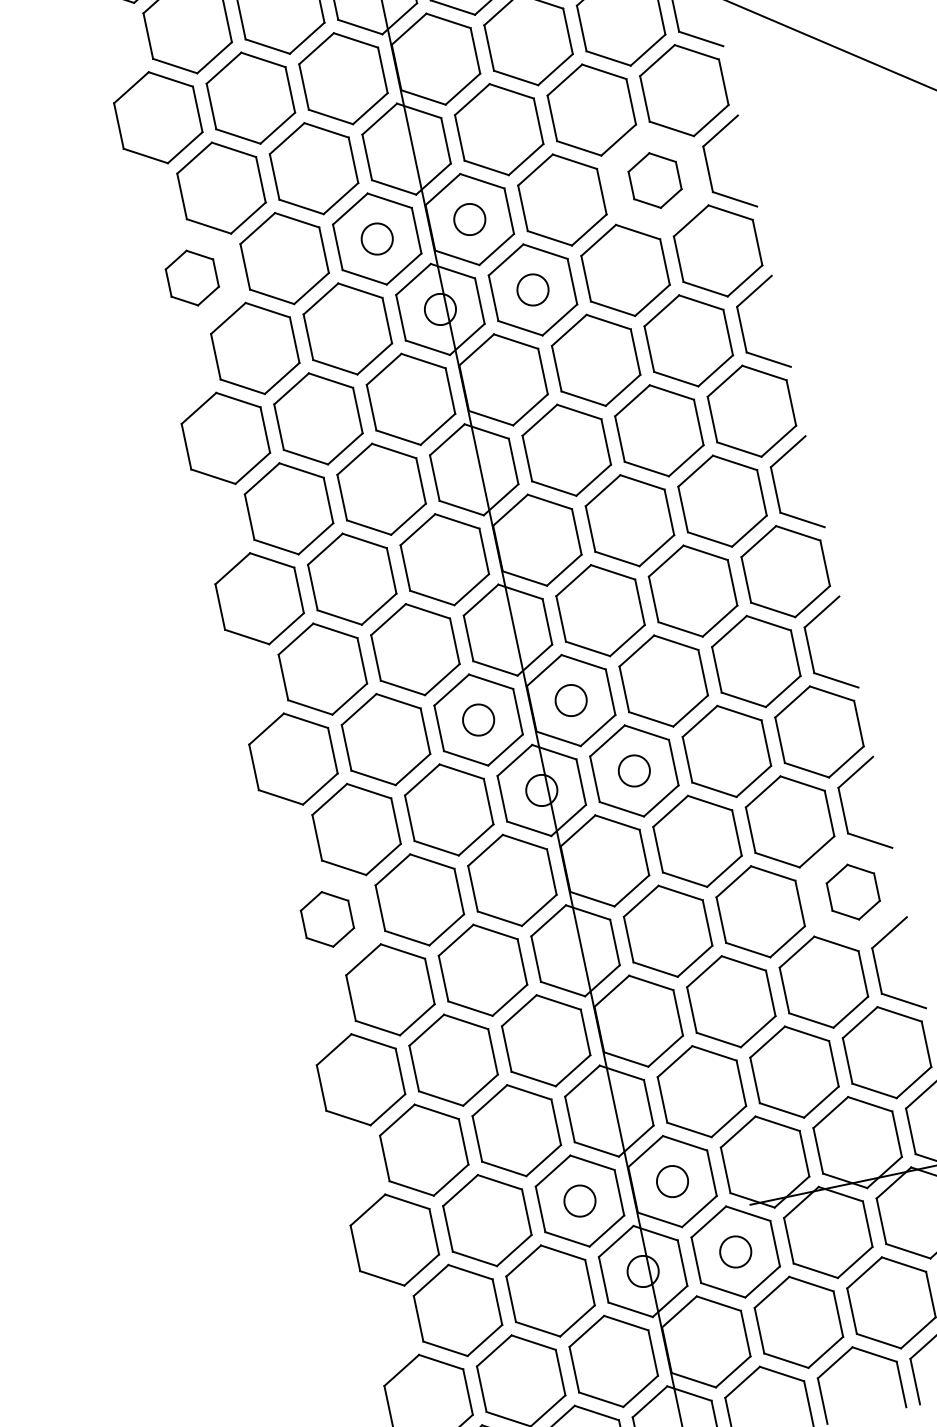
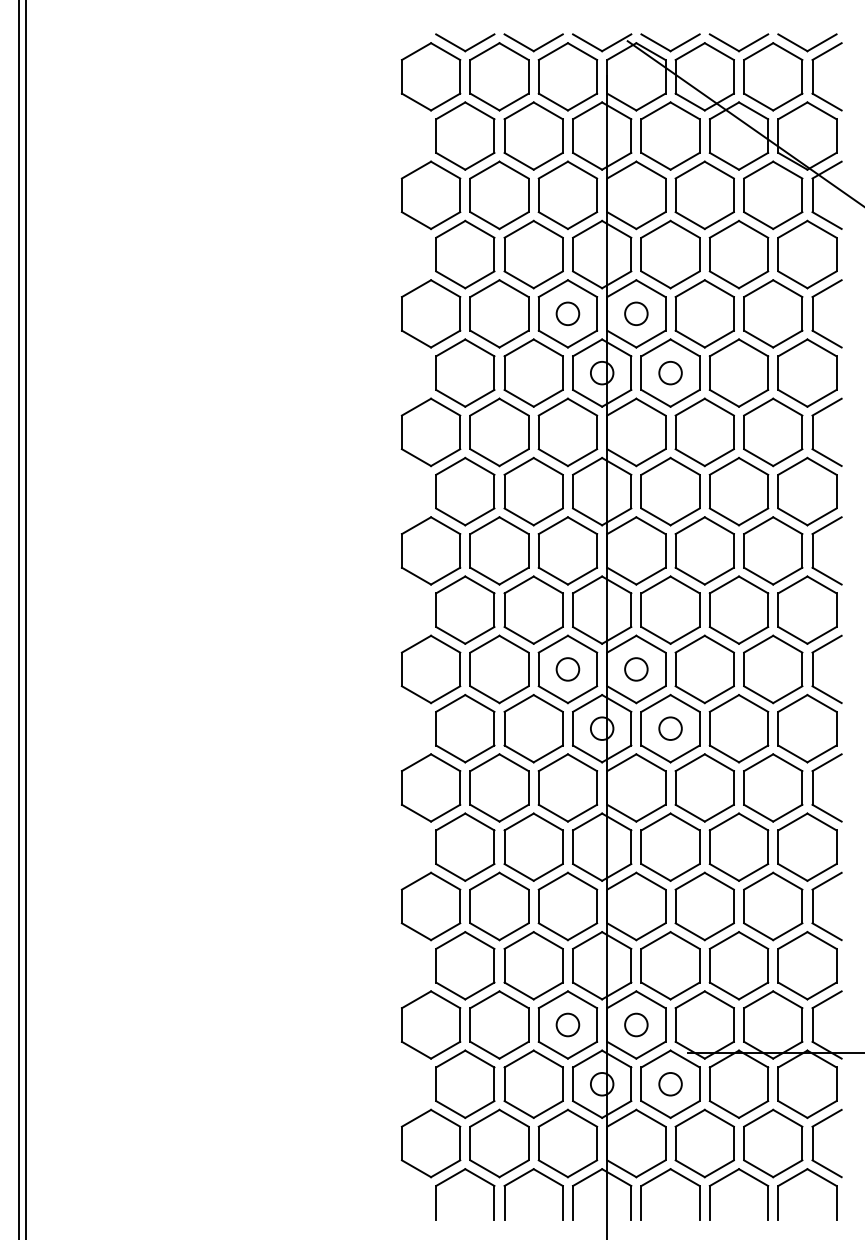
part: (655, 179) -> (773, 313), size x1.67
part: (192, 277) -> (431, 313), size x1.67
part: (853, 891) -> (807, 846), size x1.67
part: (327, 918) -> (431, 787), size x1.67

